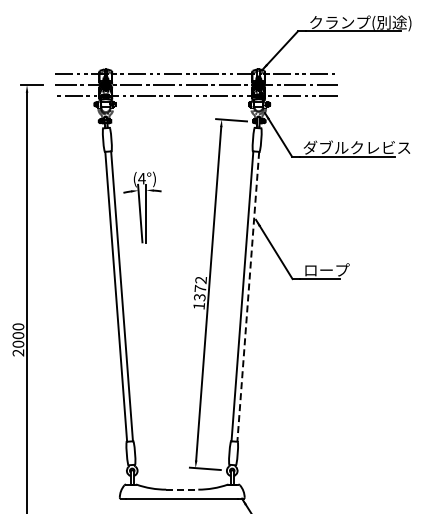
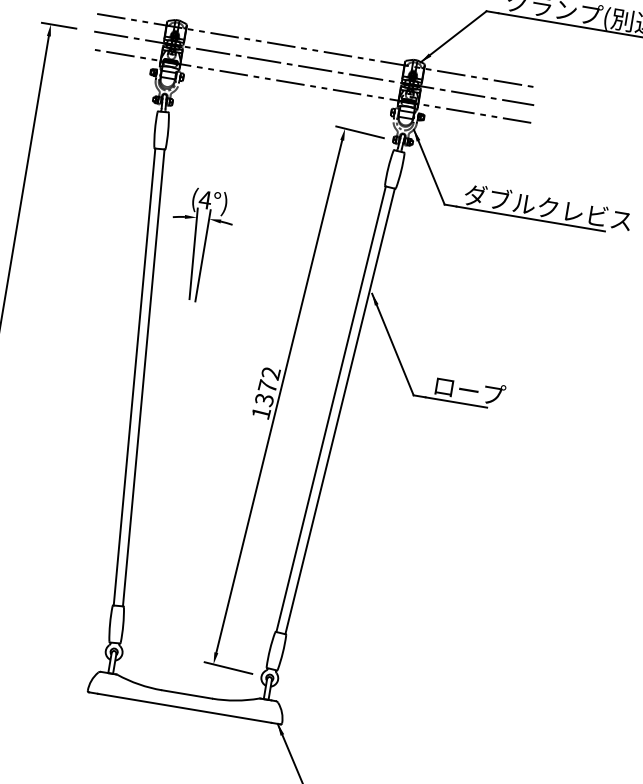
line: (248, 297) -> (340, 412), dashed -> solid
line: (182, 489) -> (187, 694), dashed -> solid

